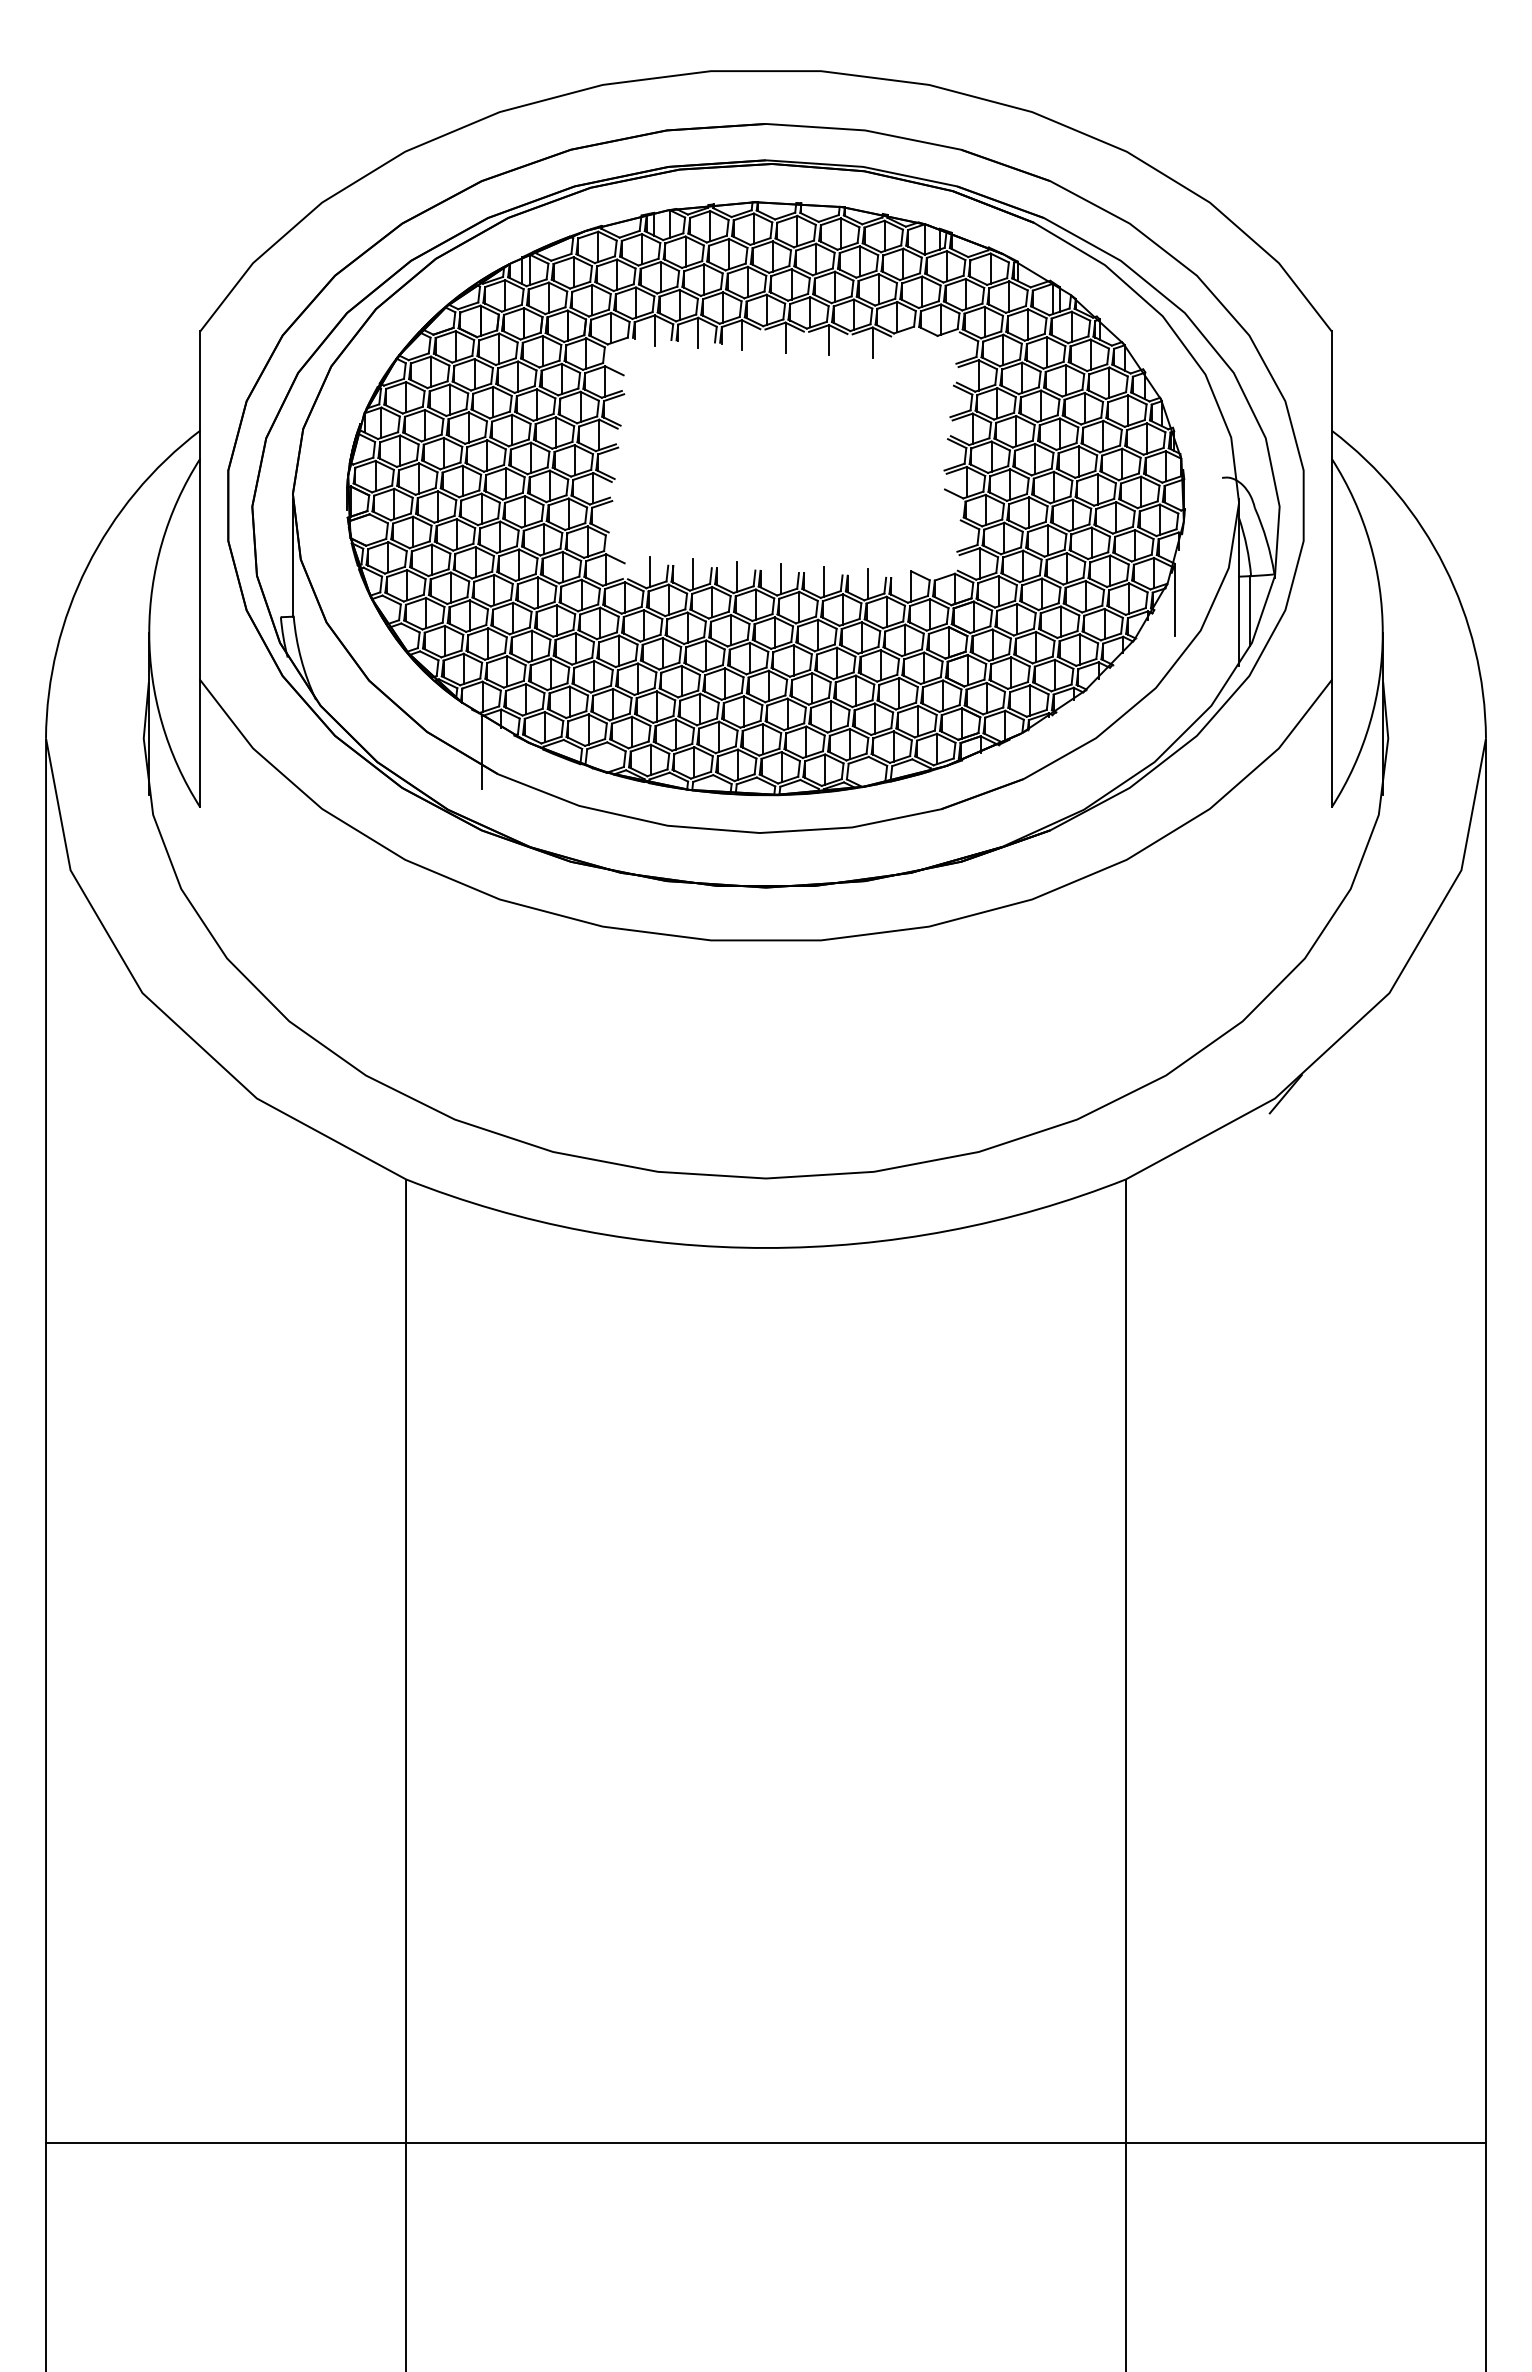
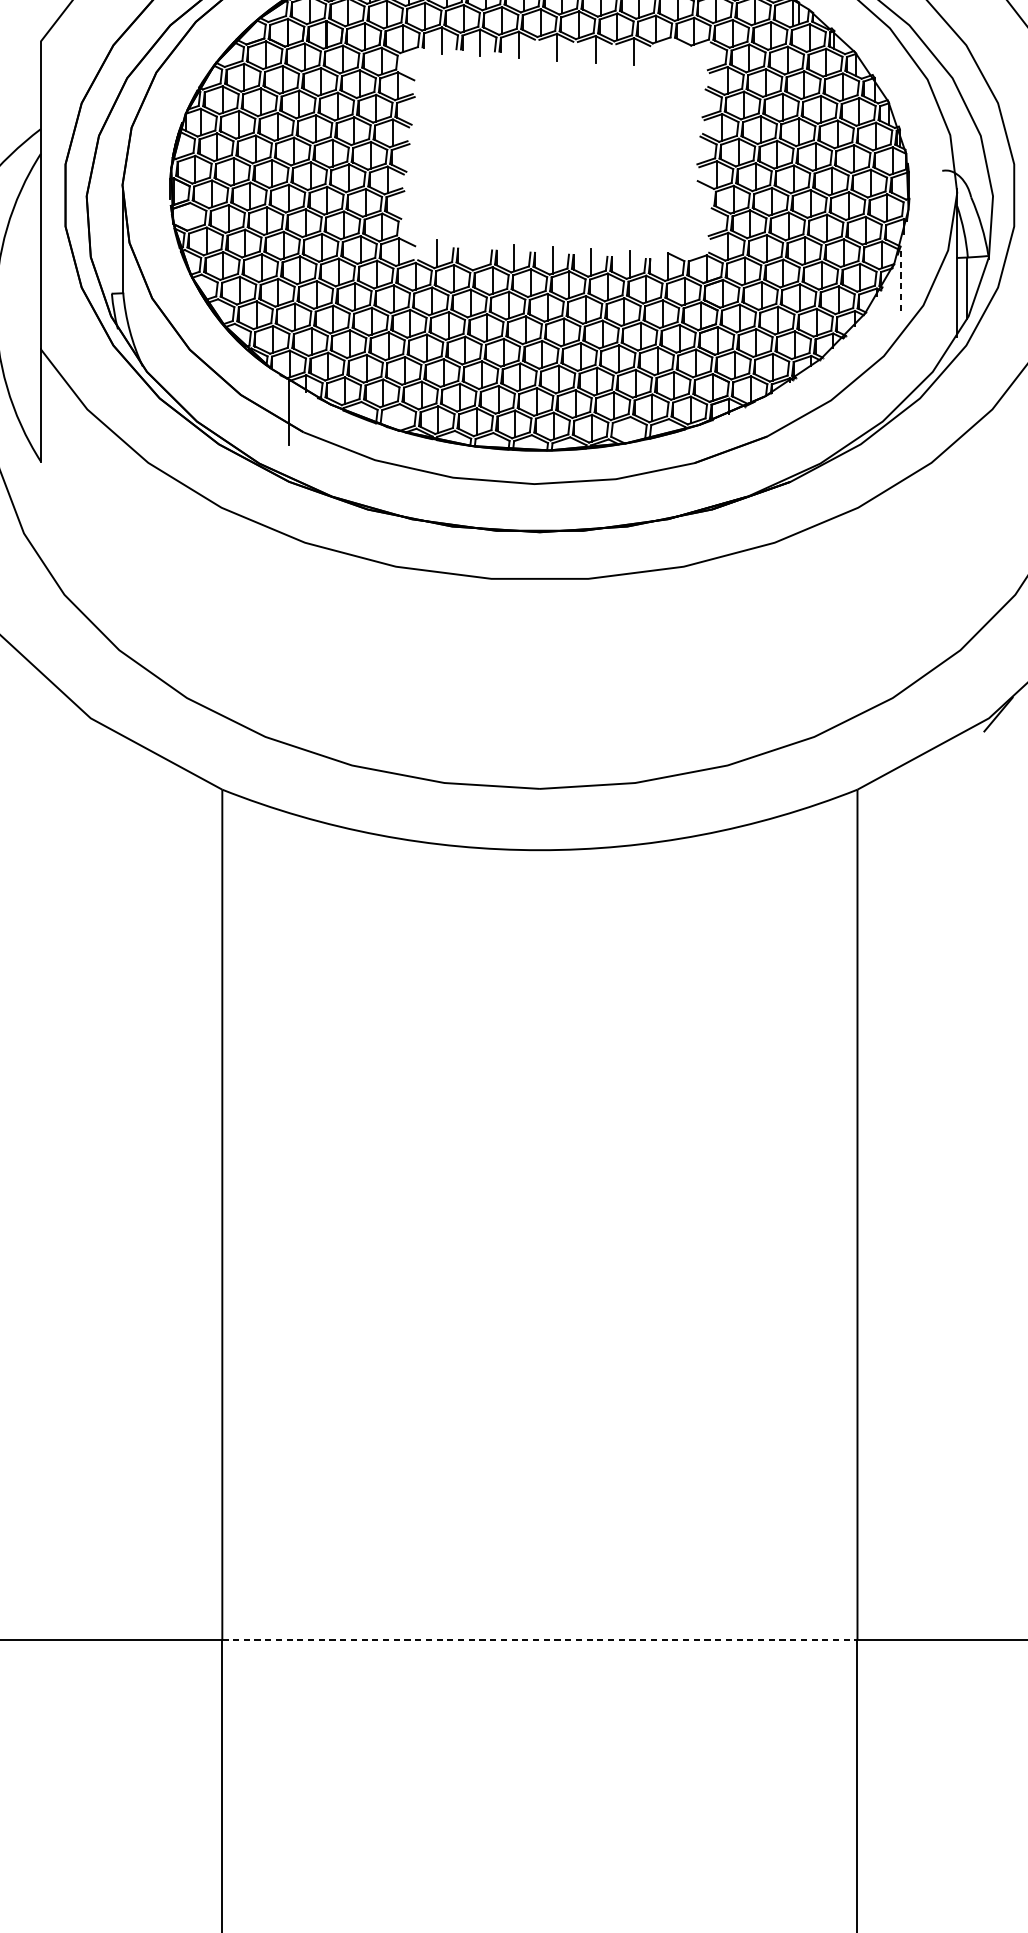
line: (693, 574) -> (475, 256), removed
line: (1174, 599) -> (900, 278), solid -> dashed
line: (766, 2143) -> (540, 1640), solid -> dashed

